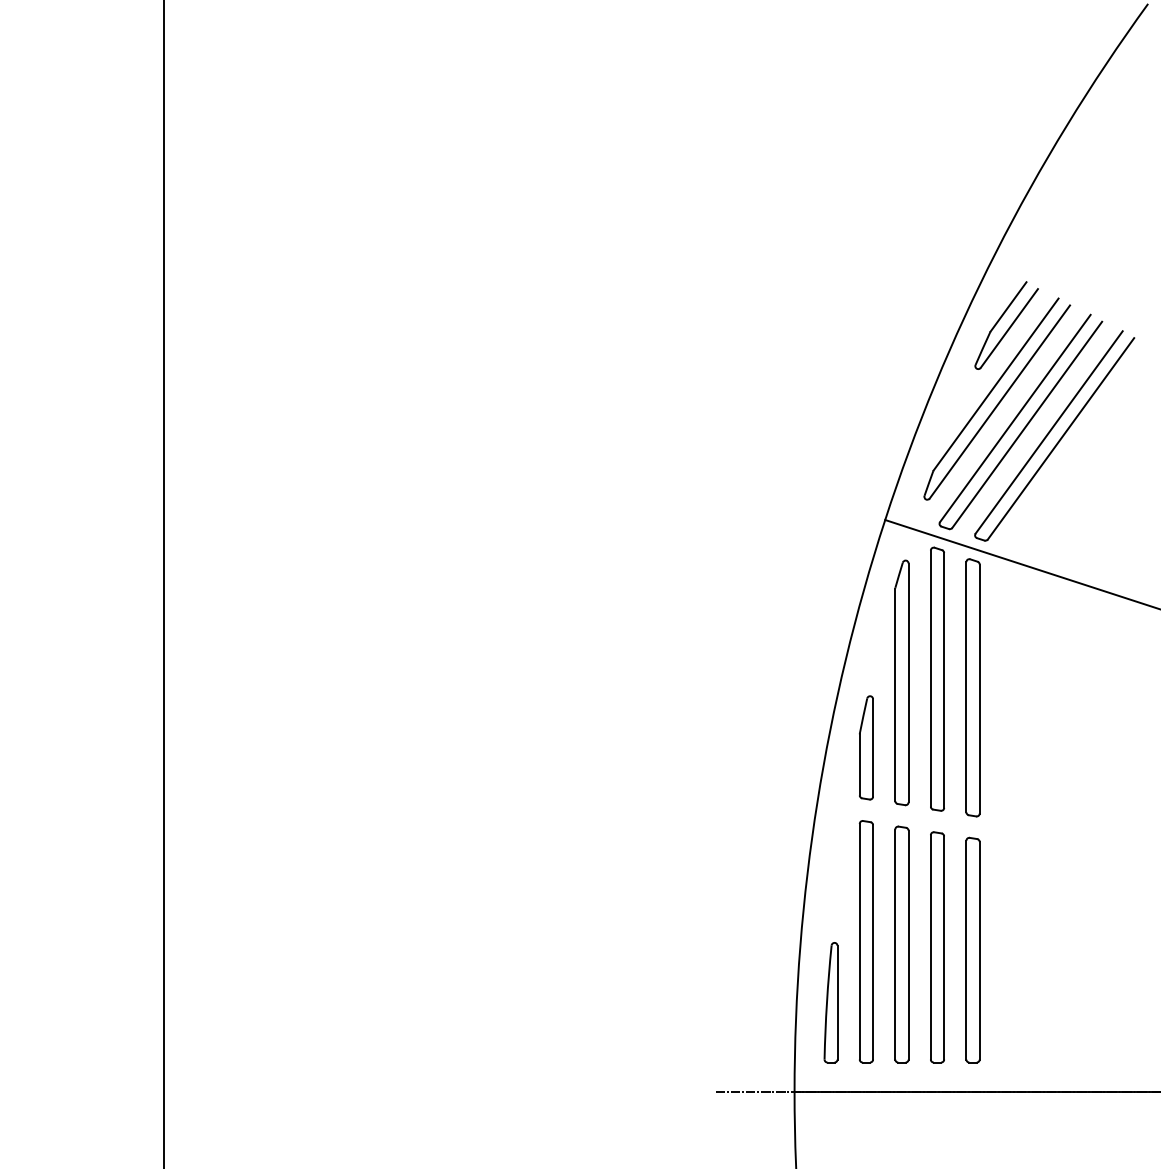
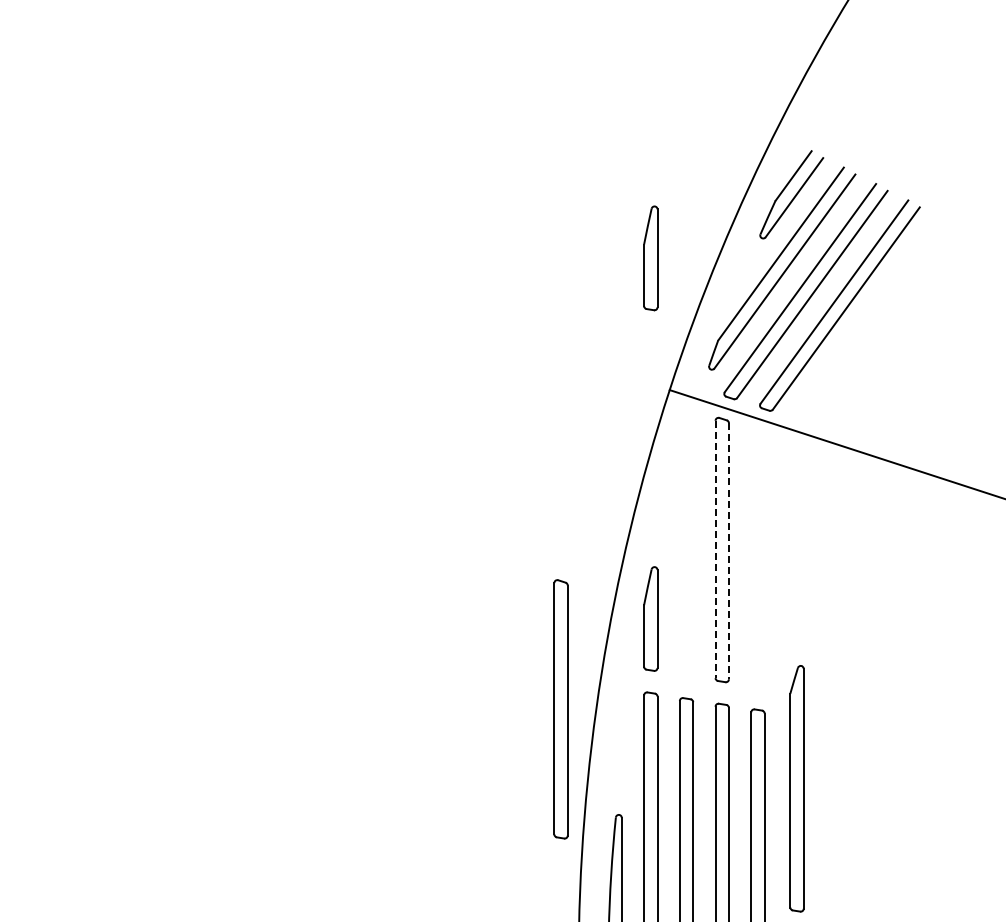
part: (866, 388) -> (650, 257), added
line: (930, 679) -> (715, 550), solid -> dashed
line: (944, 680) -> (729, 551), solid -> dashed
part: (901, 682) -> (796, 788), moved
part: (972, 687) -> (560, 709), moved

